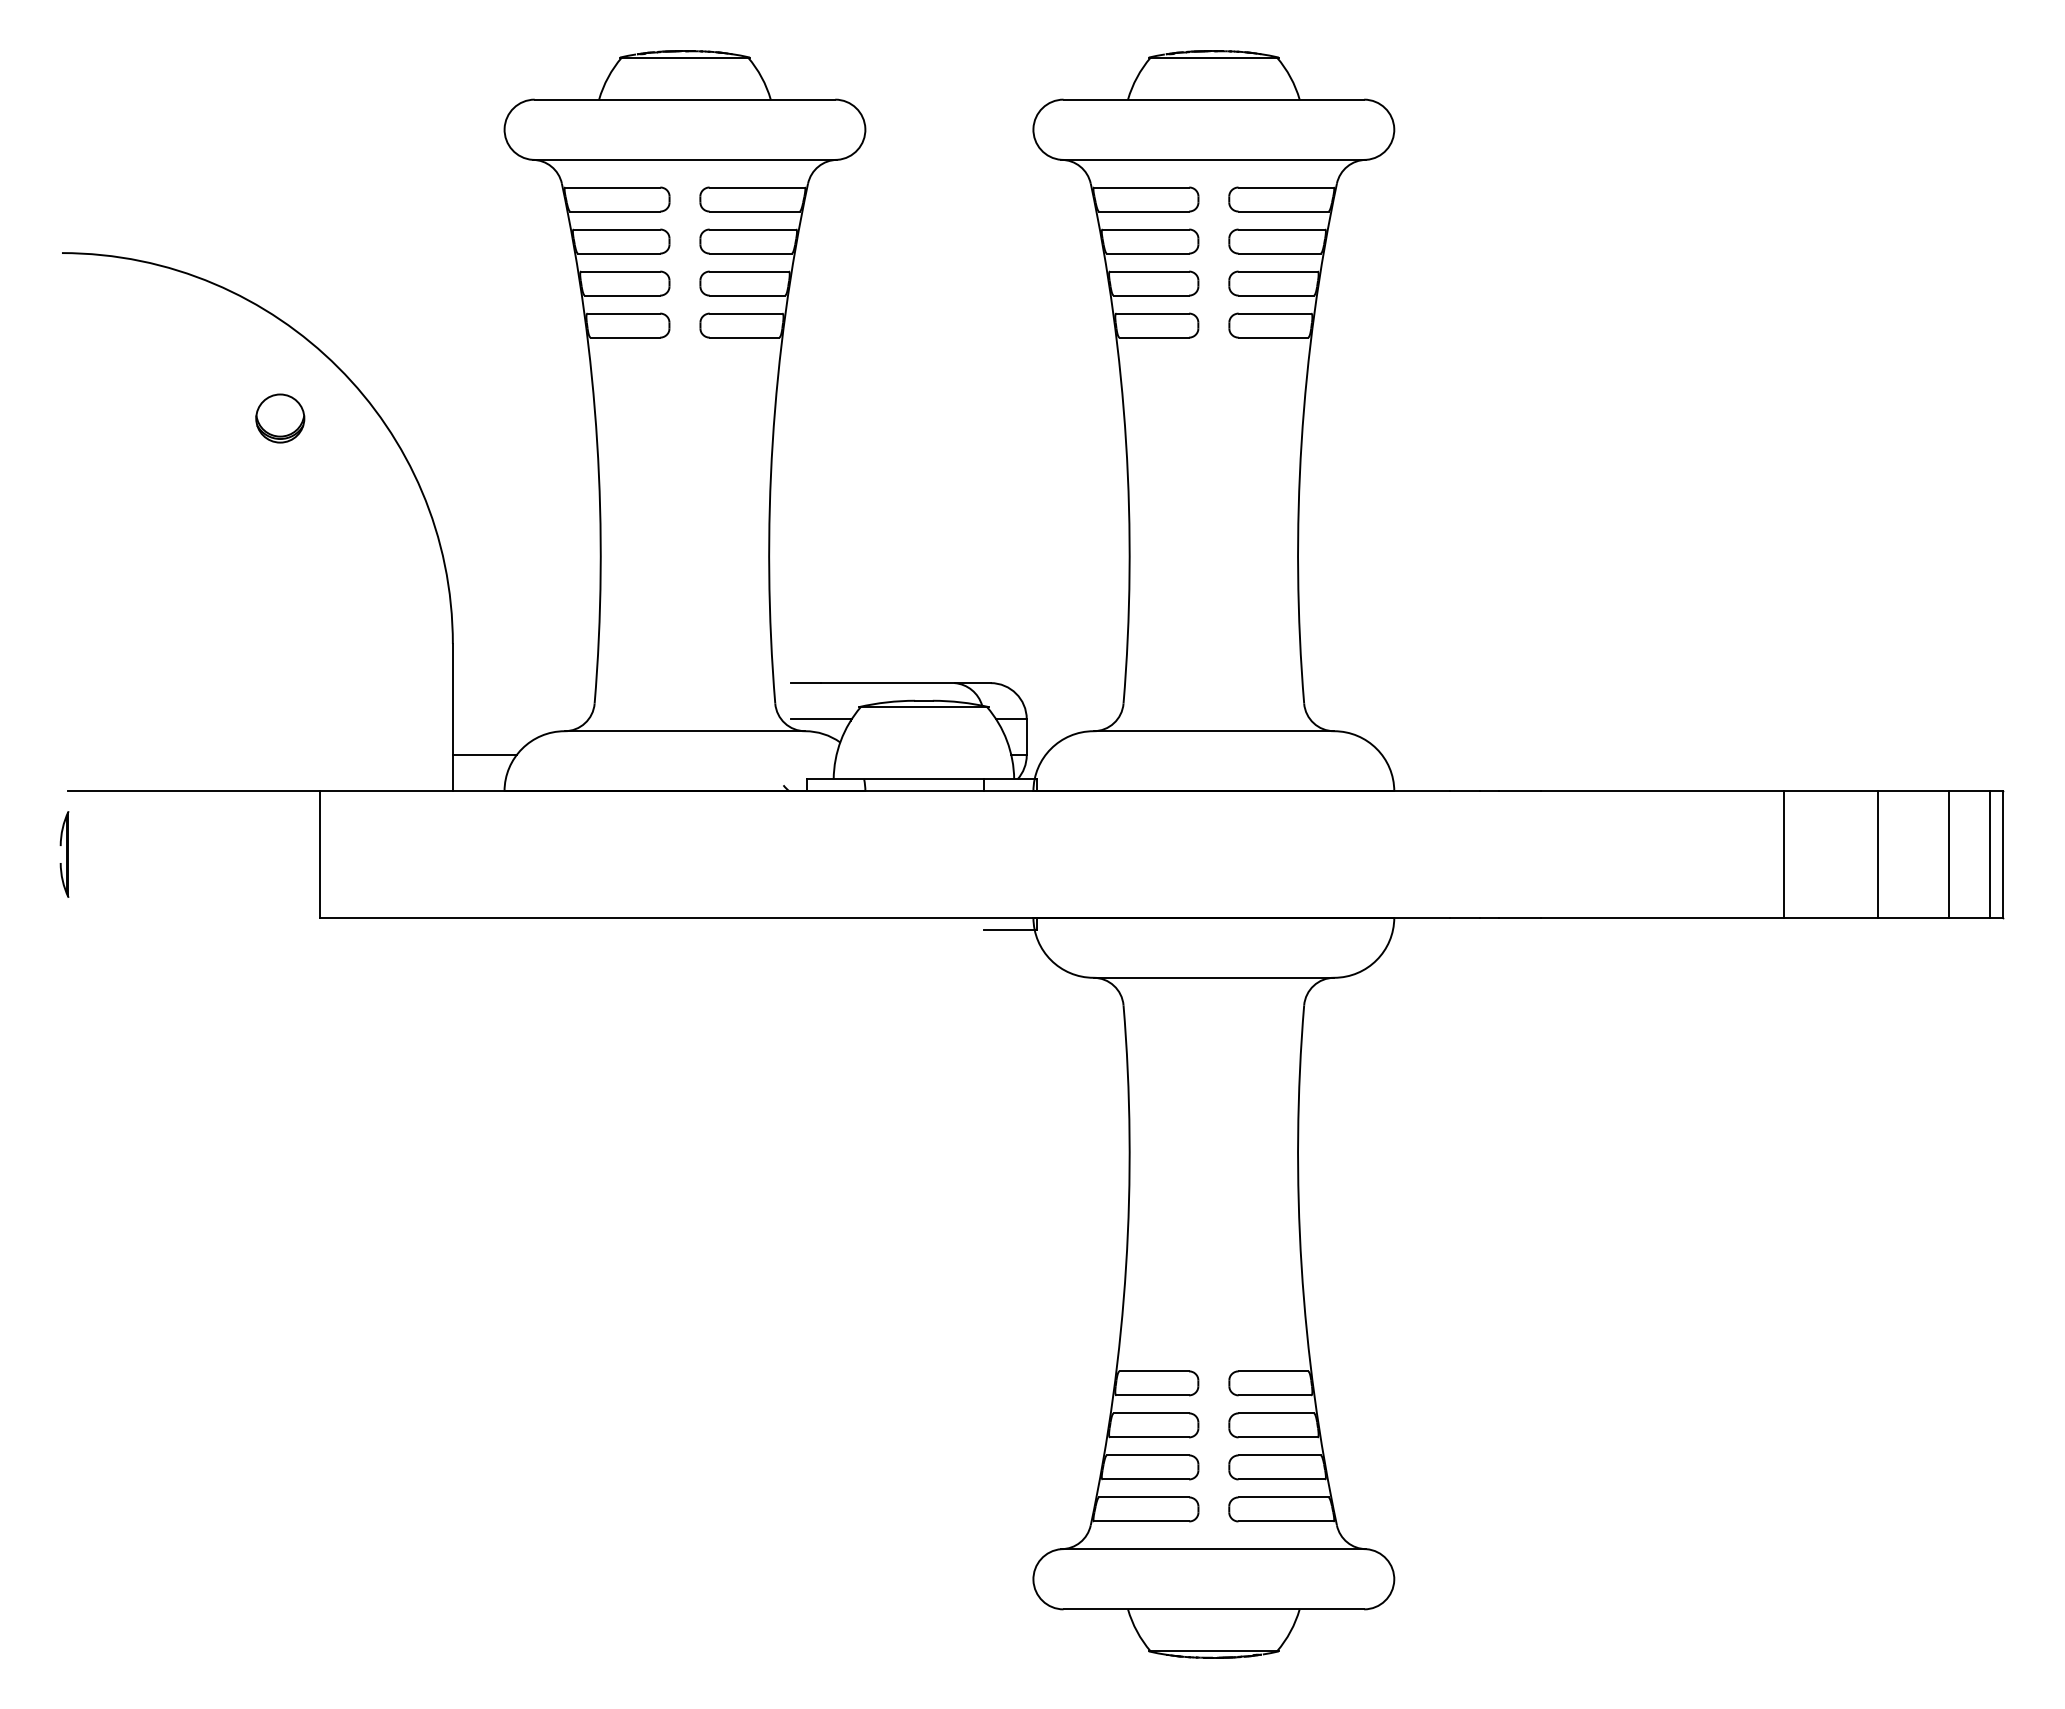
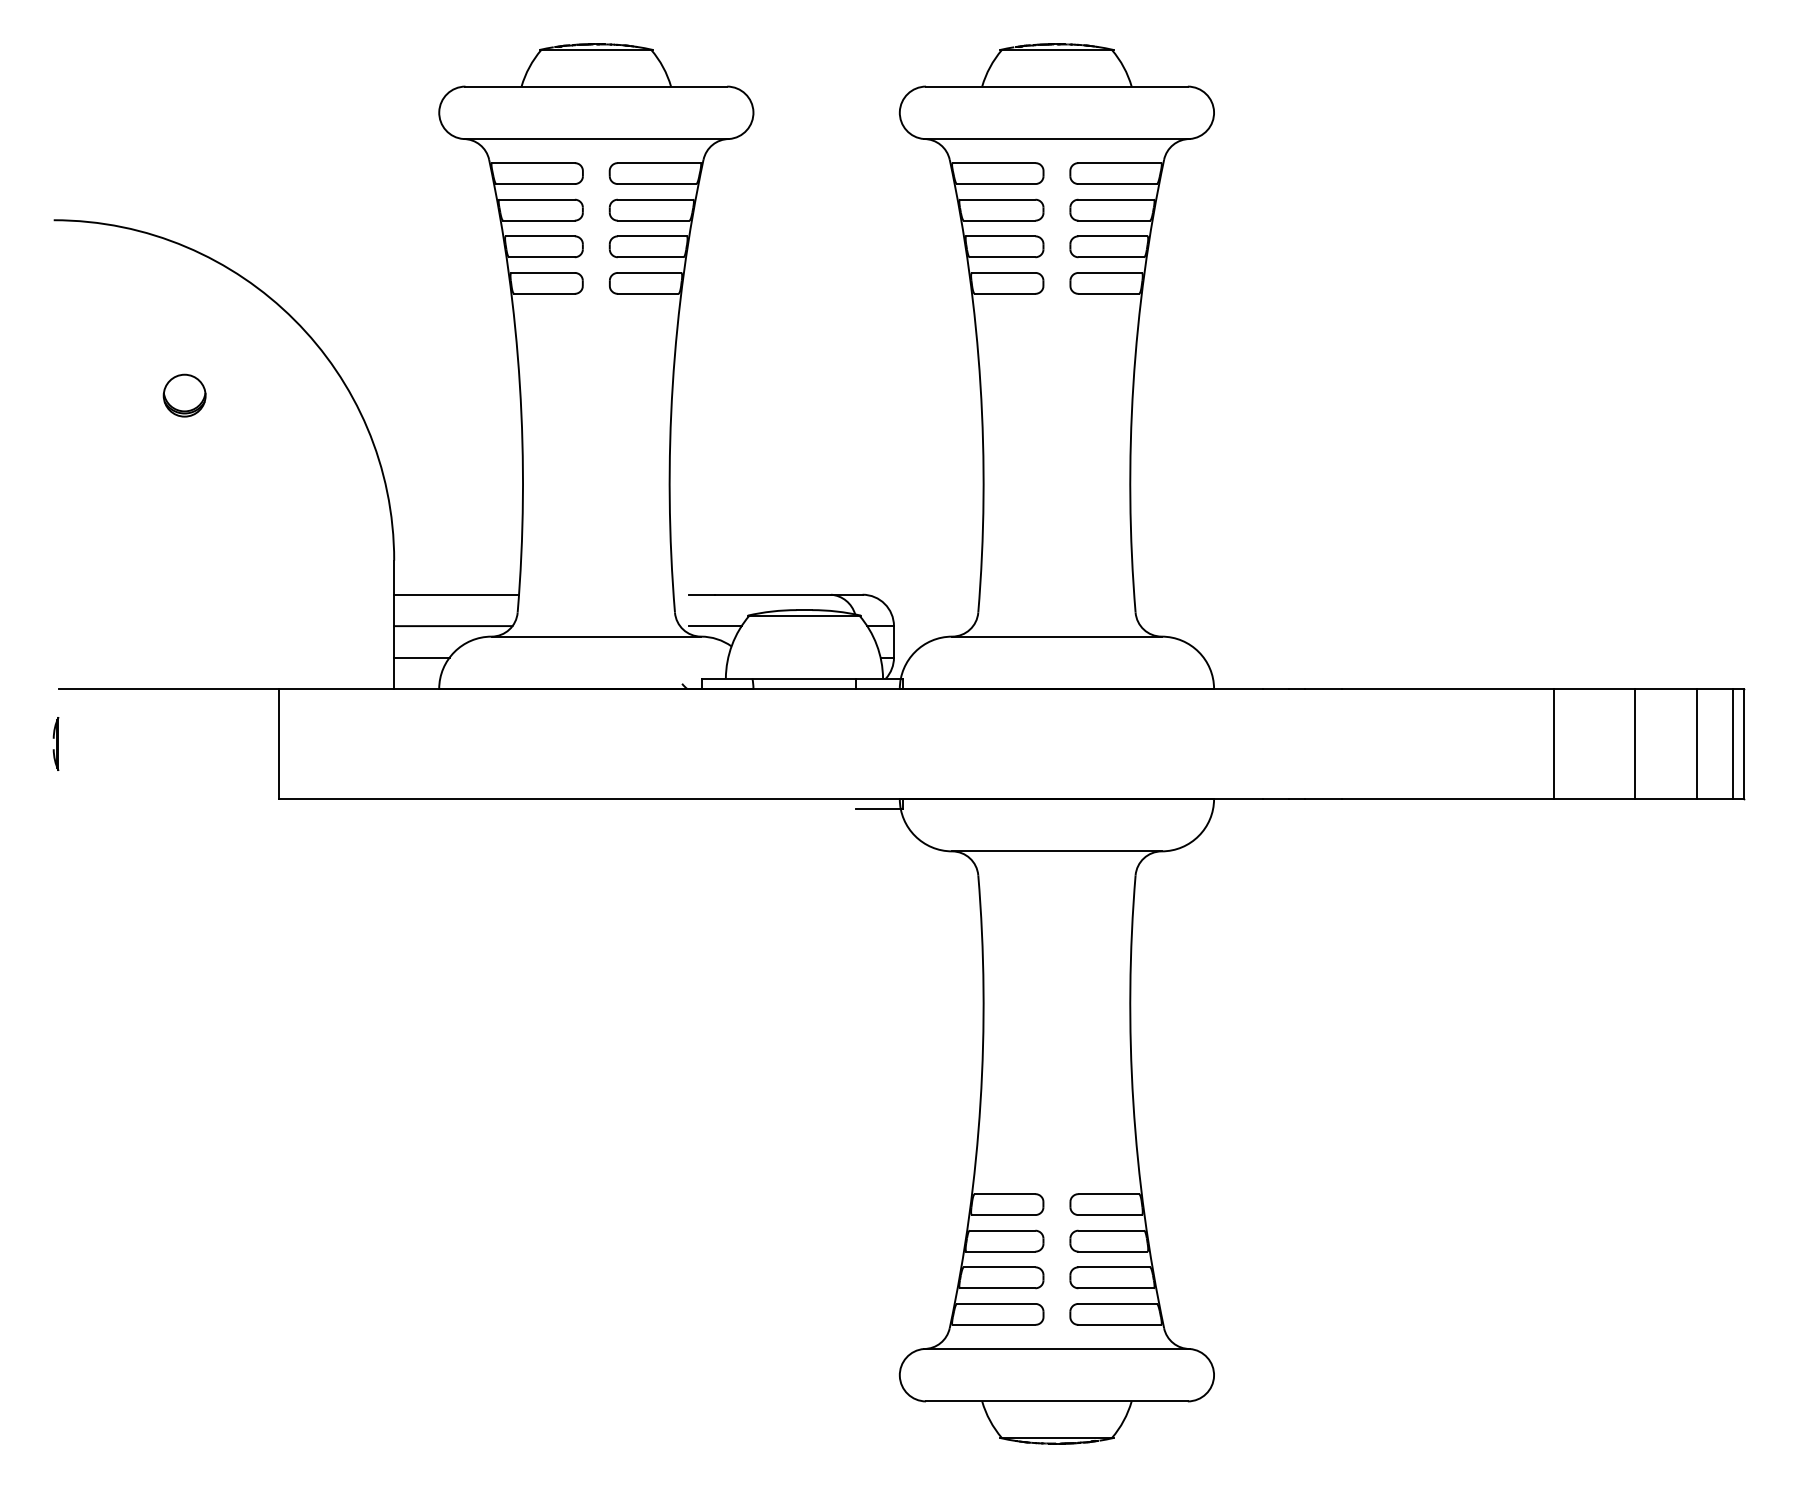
part: (280, 418) -> (184, 395), moved
line: (524, 683) -> (456, 595), added
line: (520, 719) -> (453, 626), added
part: (64, 854) -> (55, 744), size x0.71

